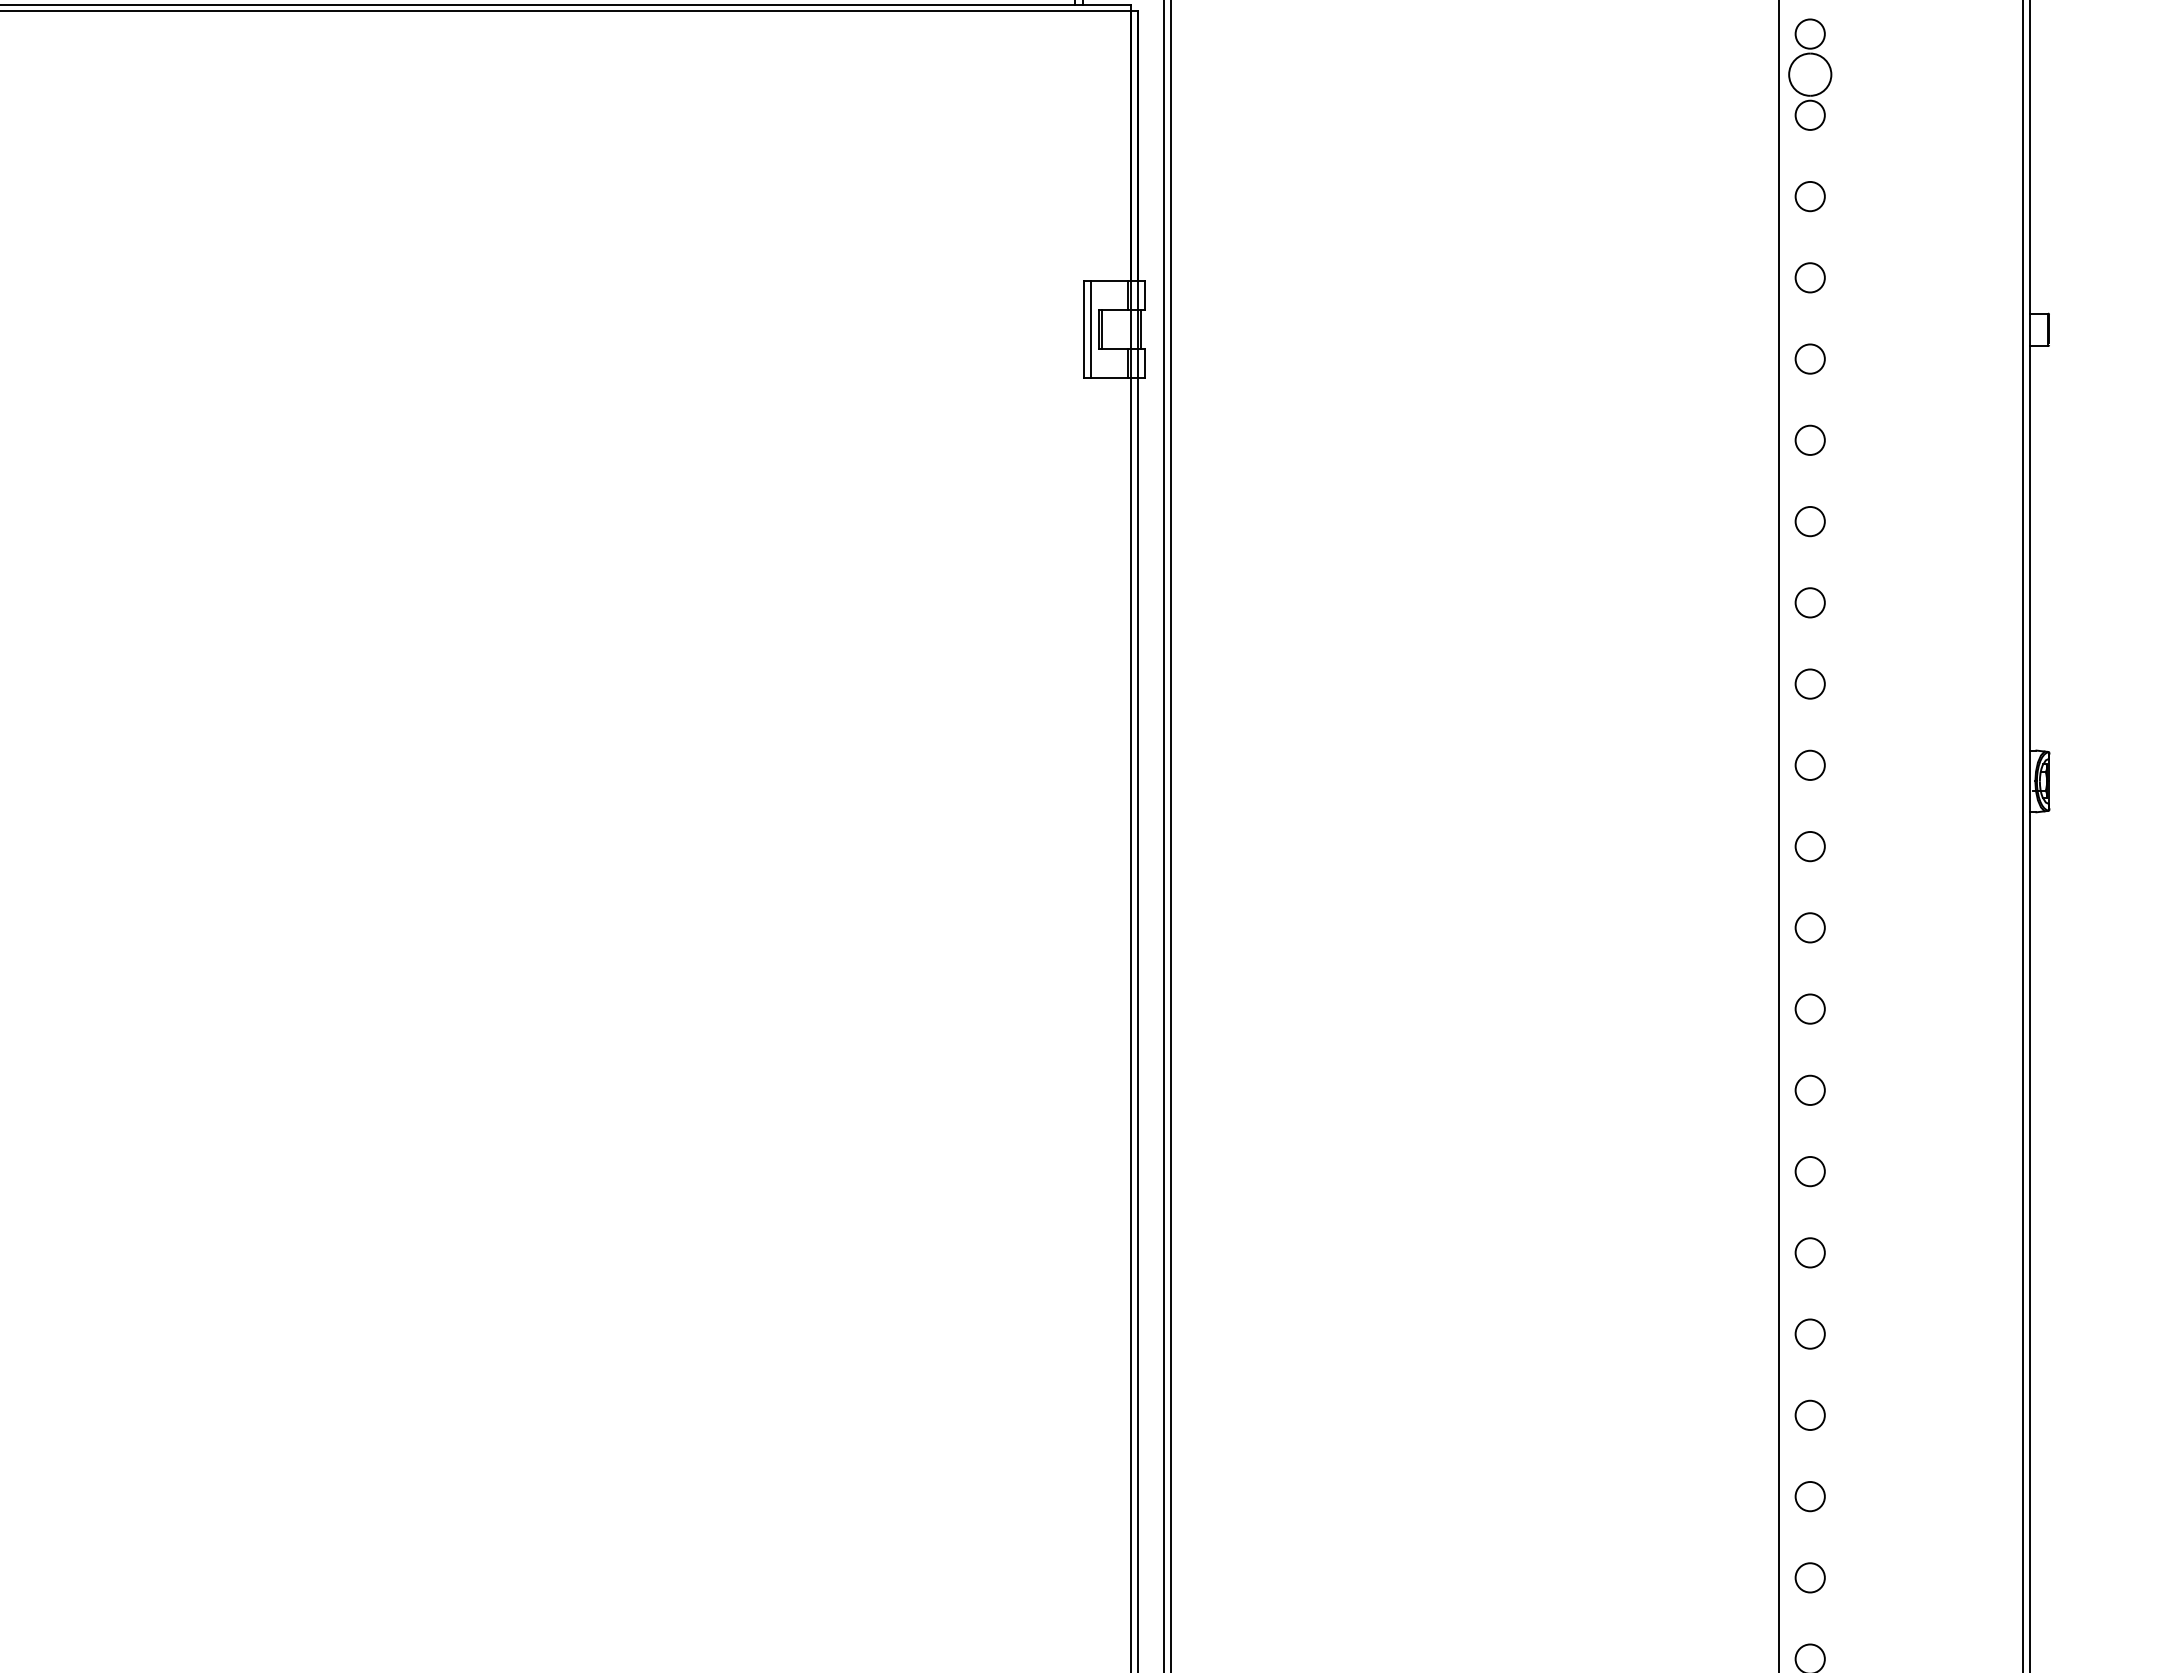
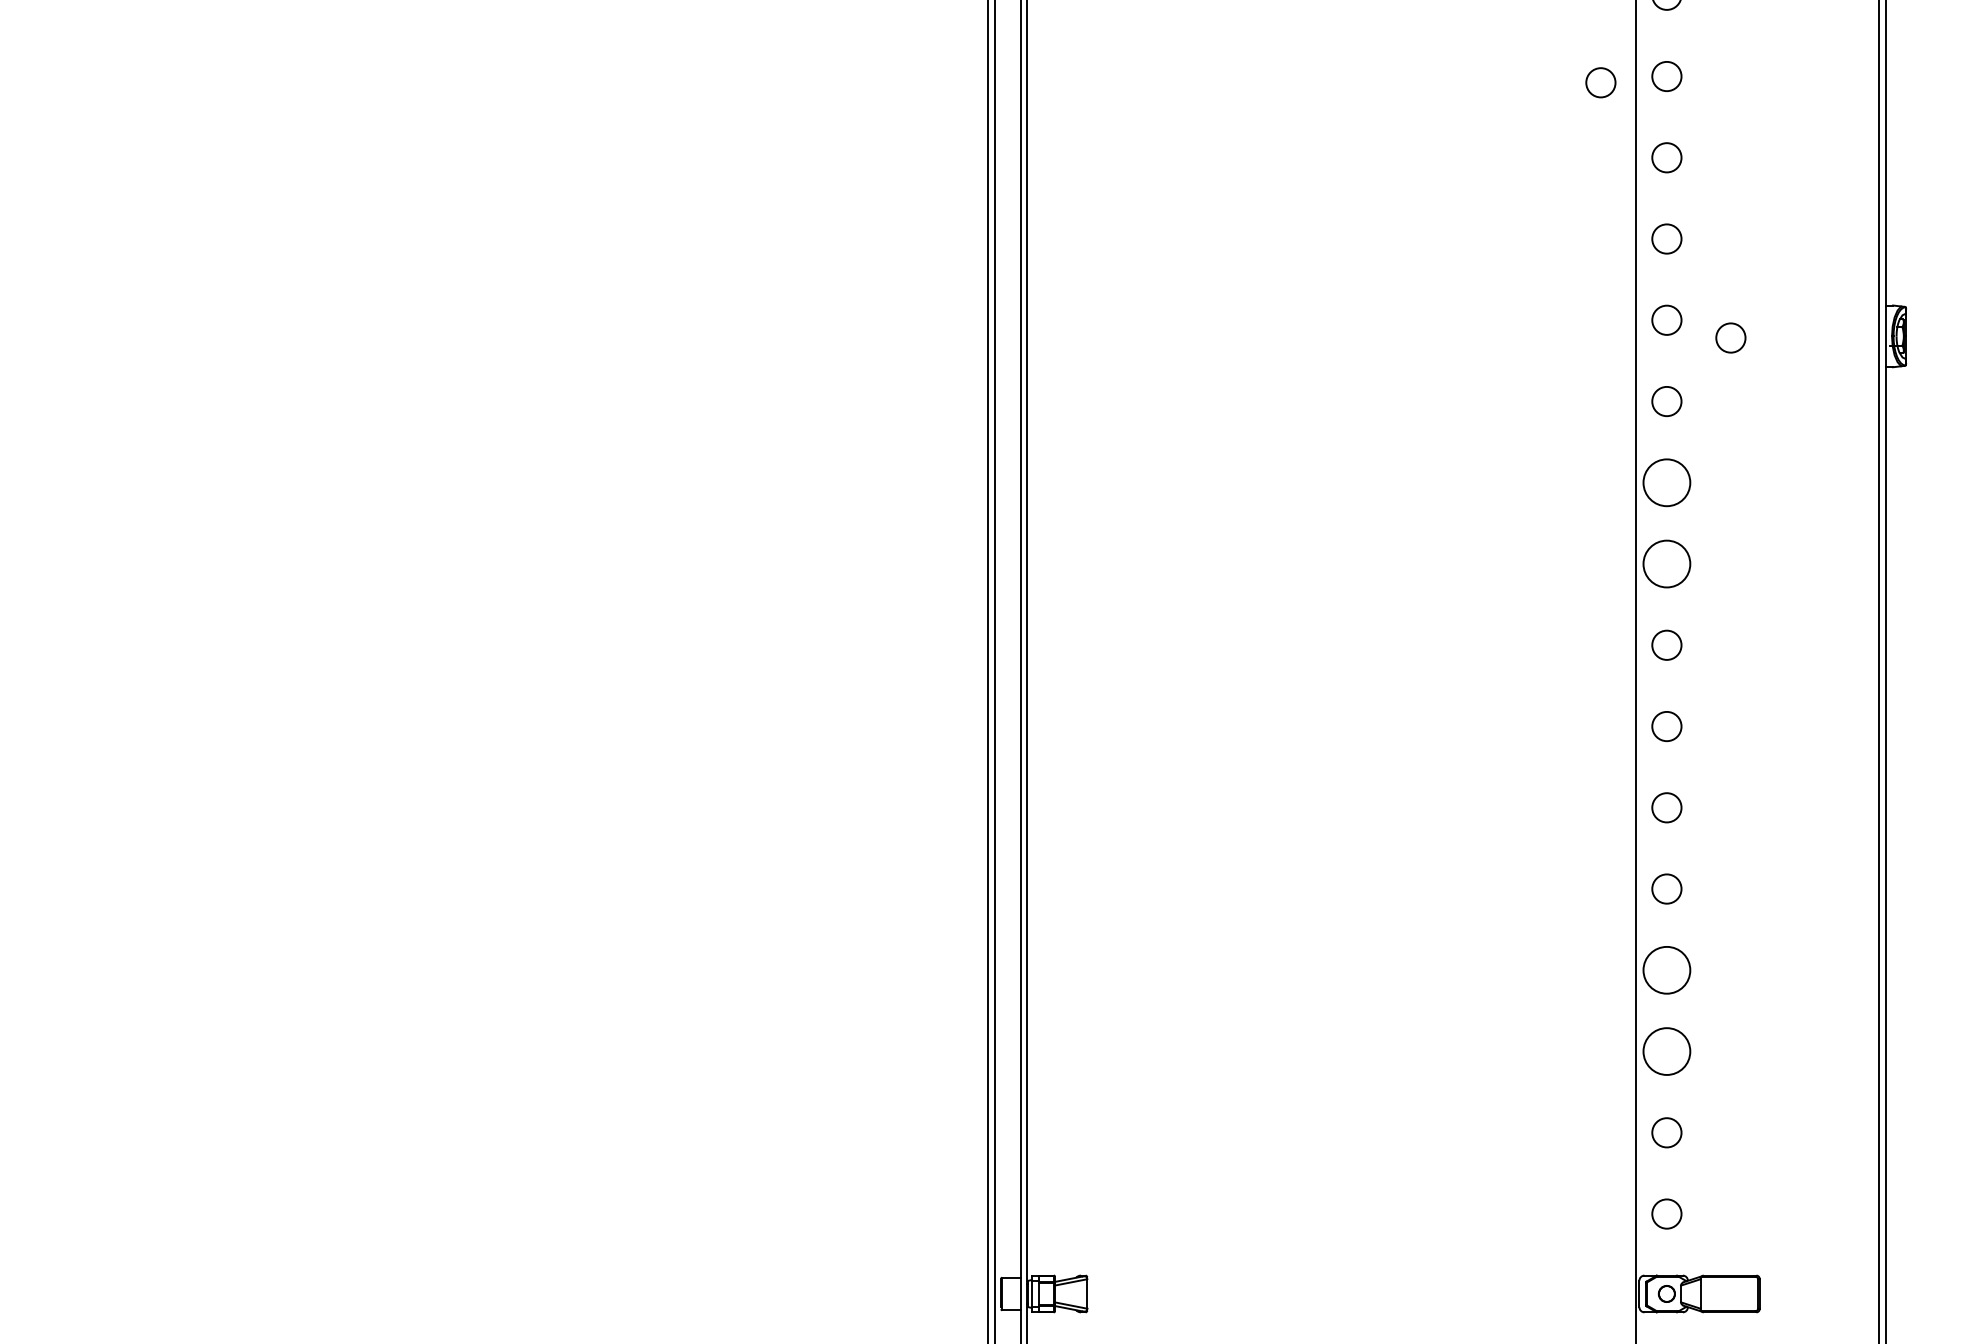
circle: (1743, 527) -> (1600, 82), added
circle: (1873, 782) -> (1730, 337), added
circle: (1809, 927) -> (1666, 482), size x1.6
circle: (1809, 1008) -> (1666, 563), size x1.6
circle: (1809, 1414) -> (1666, 969), size x1.6
circle: (1809, 1496) -> (1666, 1051), size x1.6

